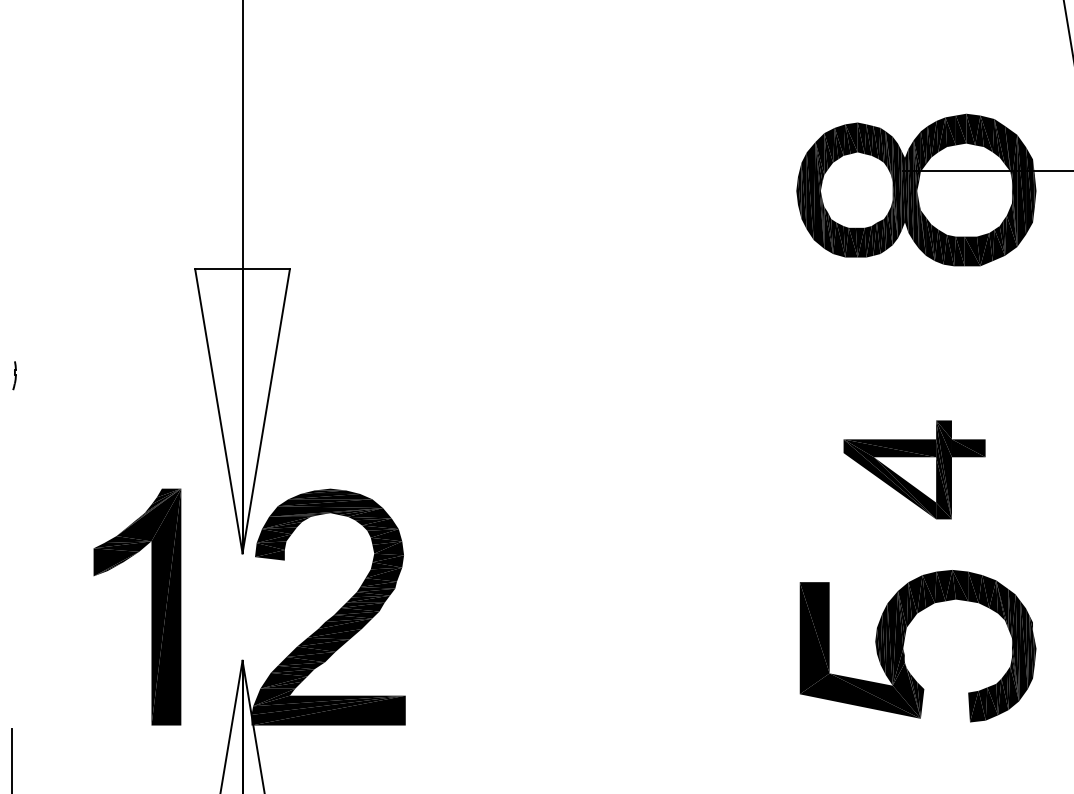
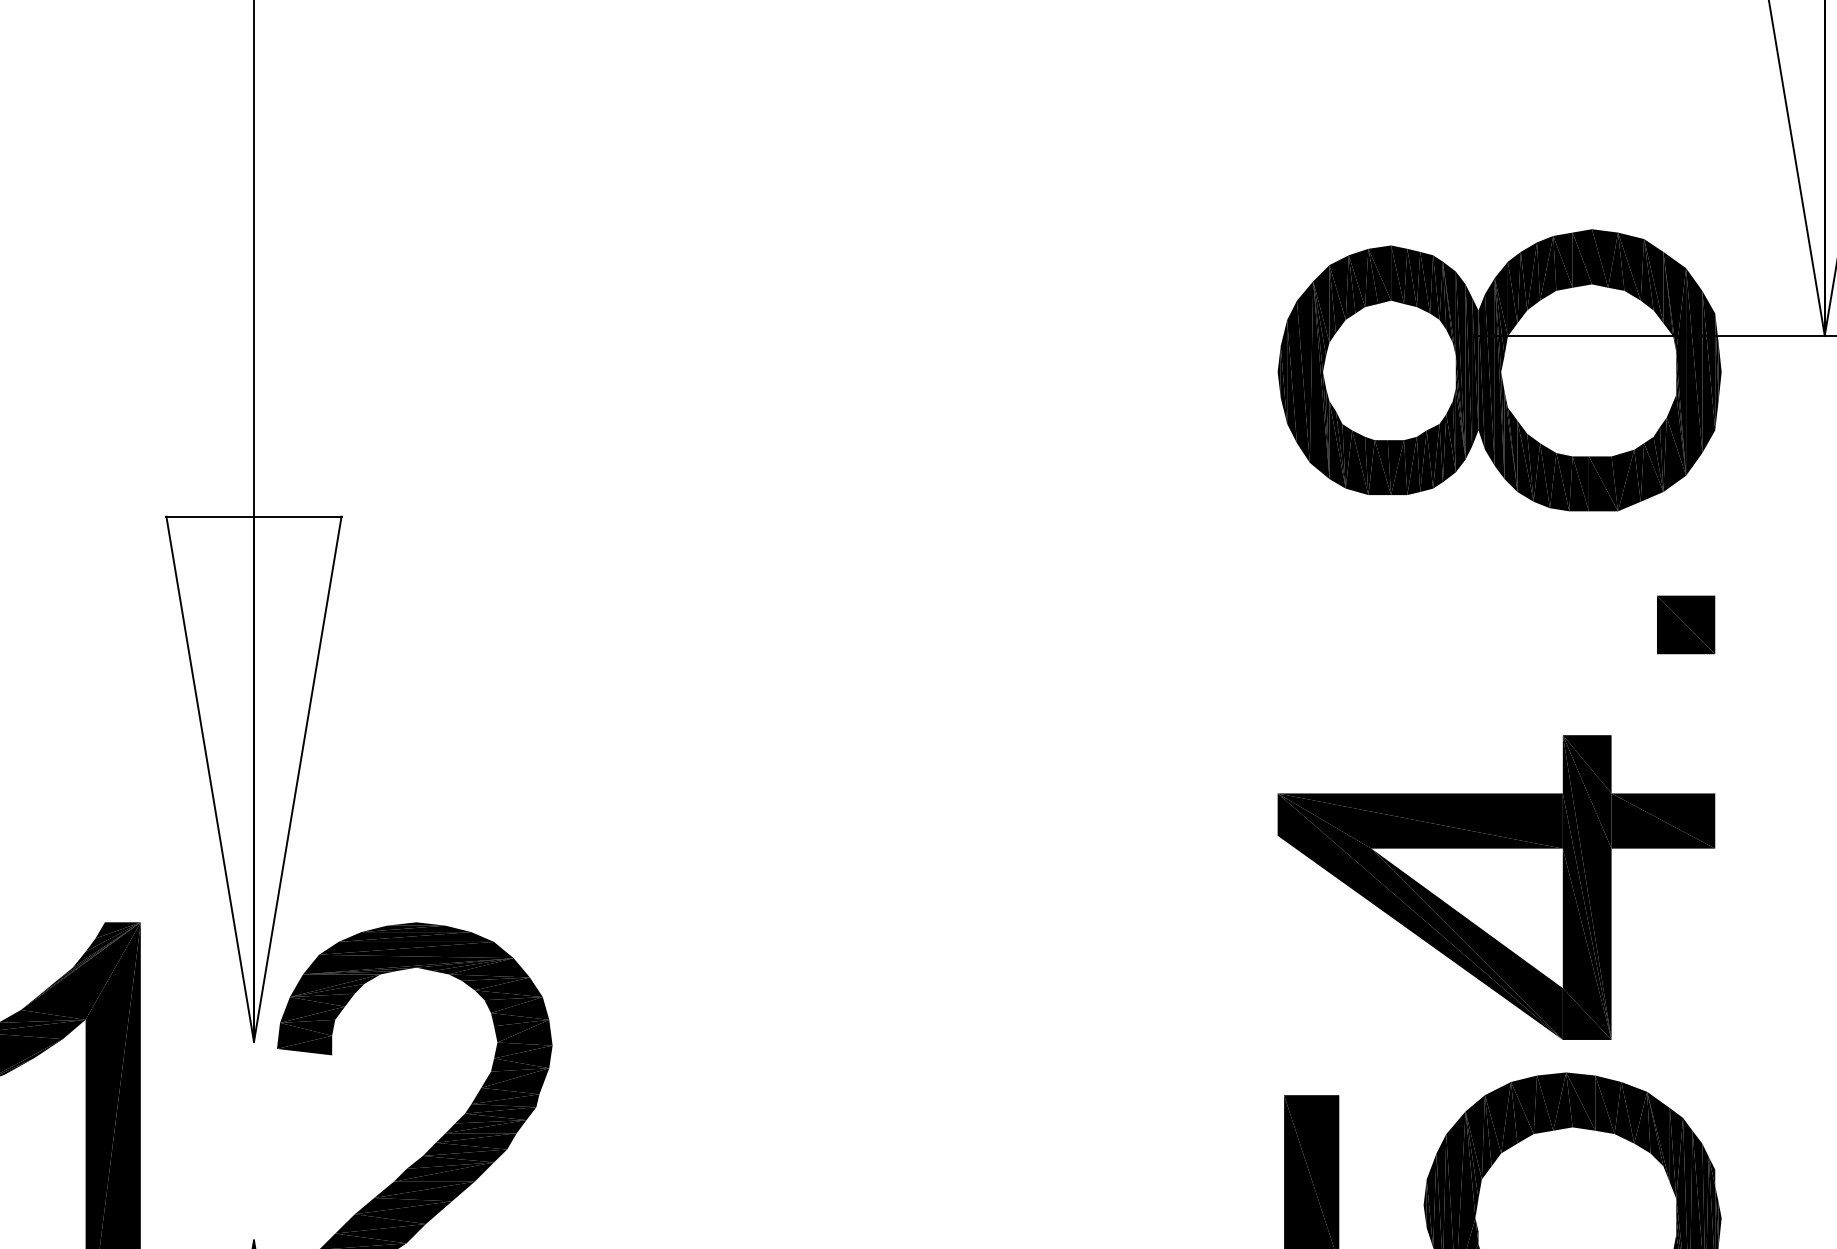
part: (1016, 327) -> (1684, 624), added
part: (914, 469) -> (1496, 886), size x1.67

